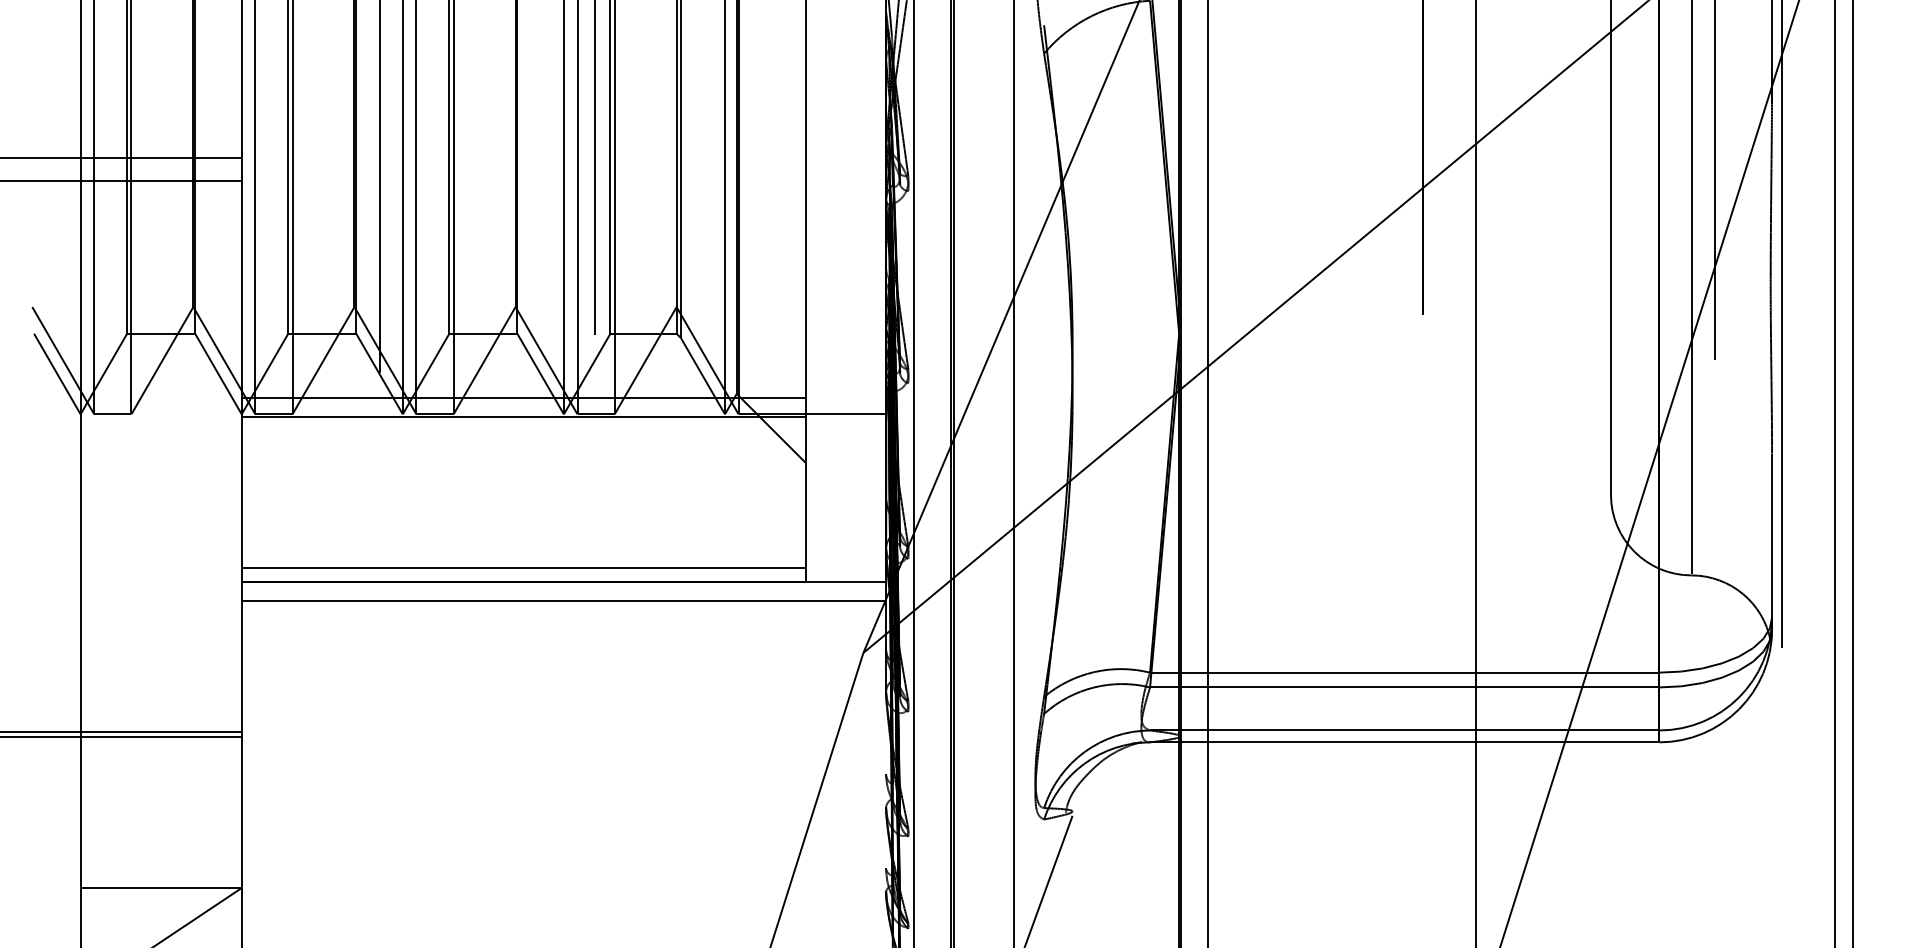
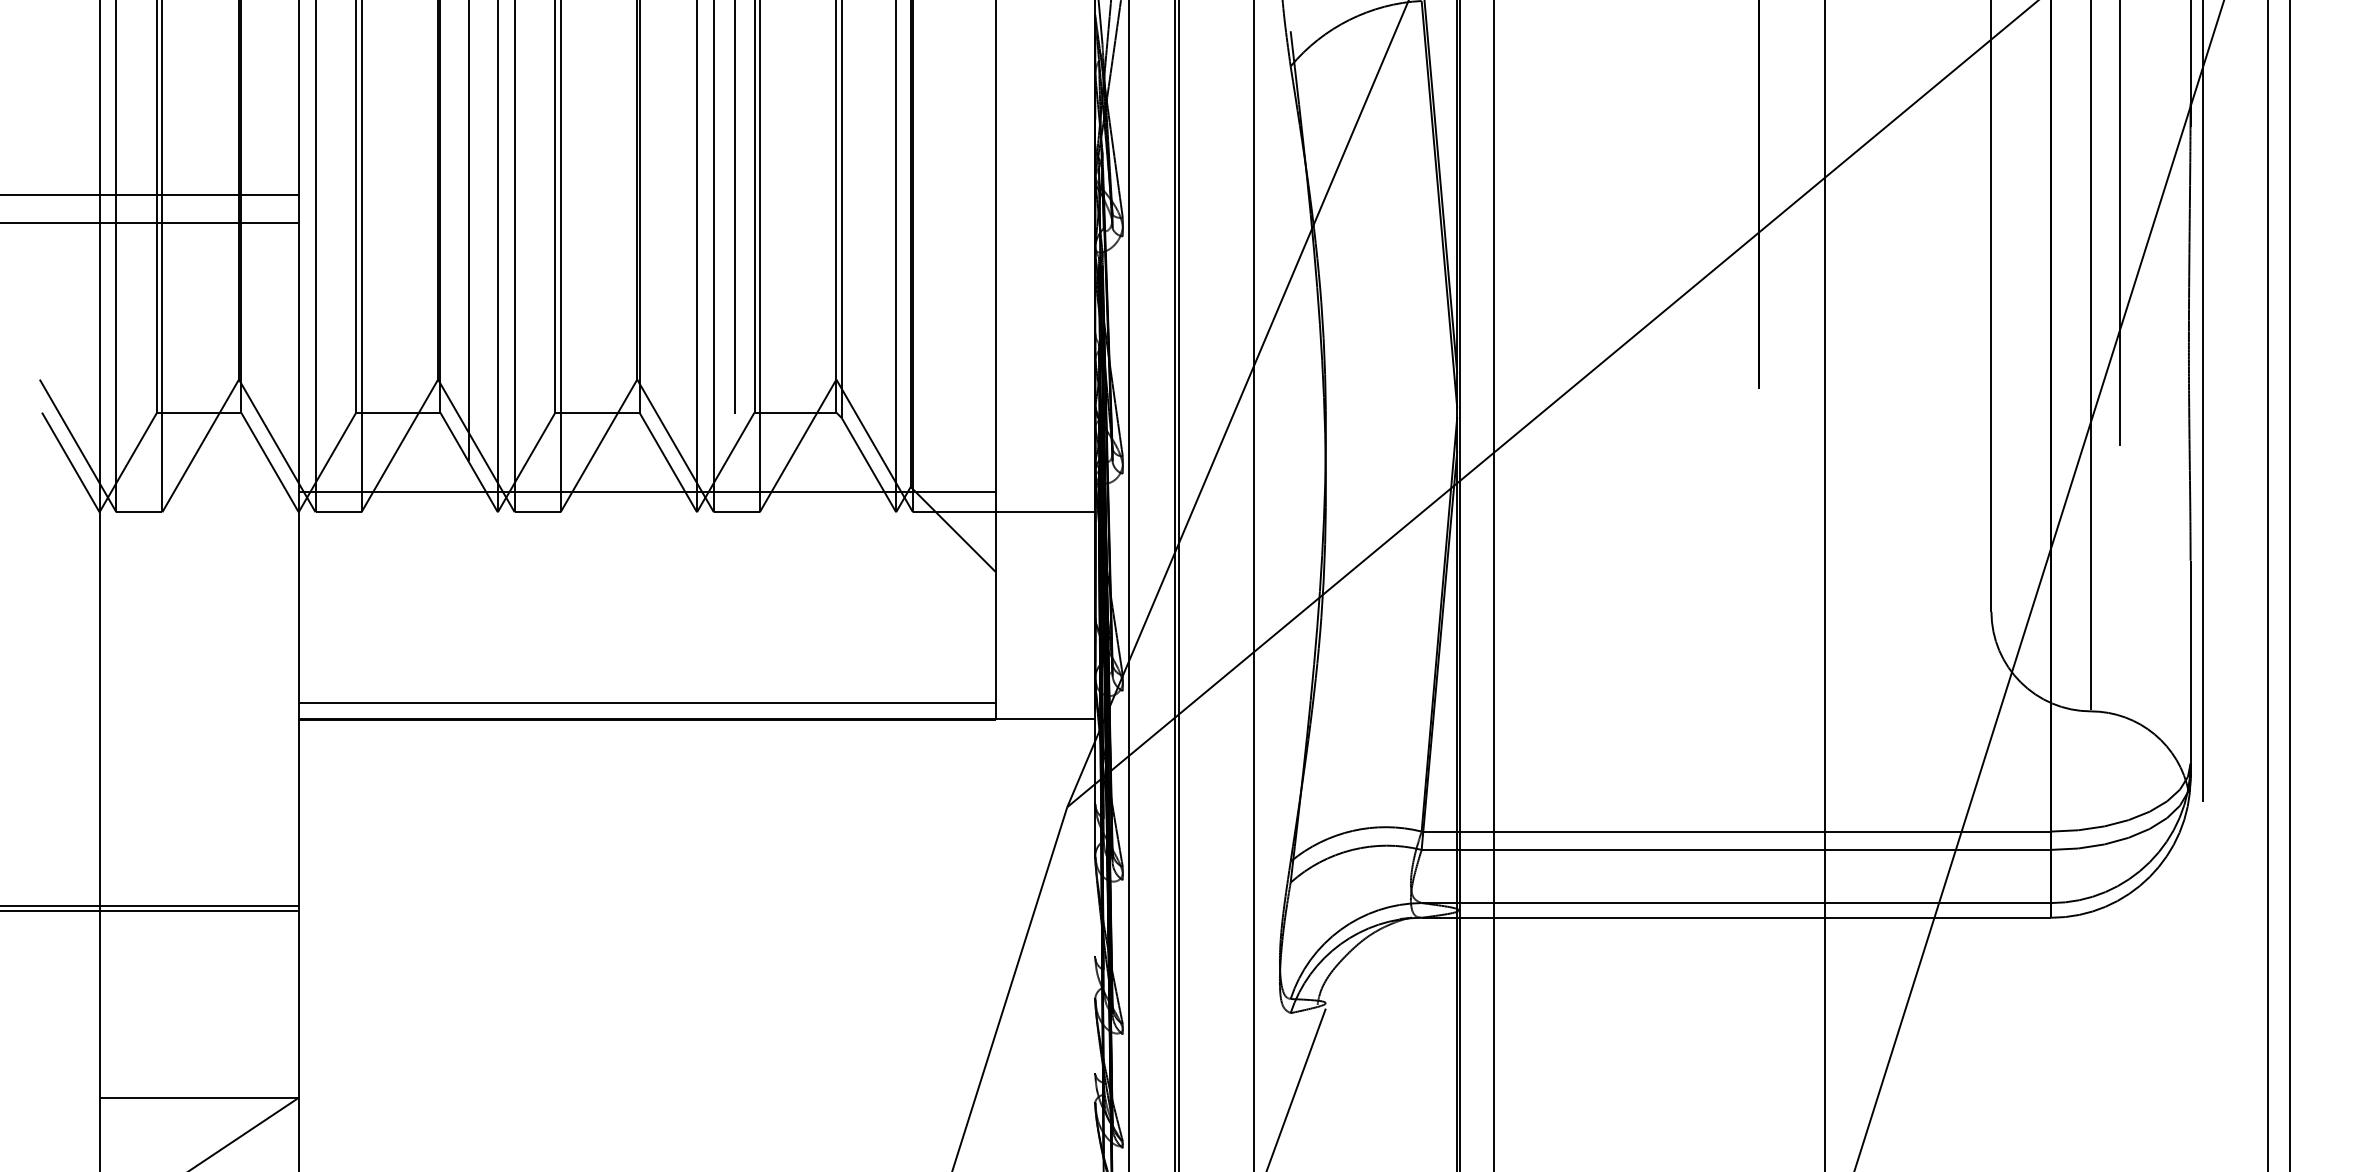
line: (523, 416) -> (646, 515), removed
line: (563, 601) -> (696, 743), removed

